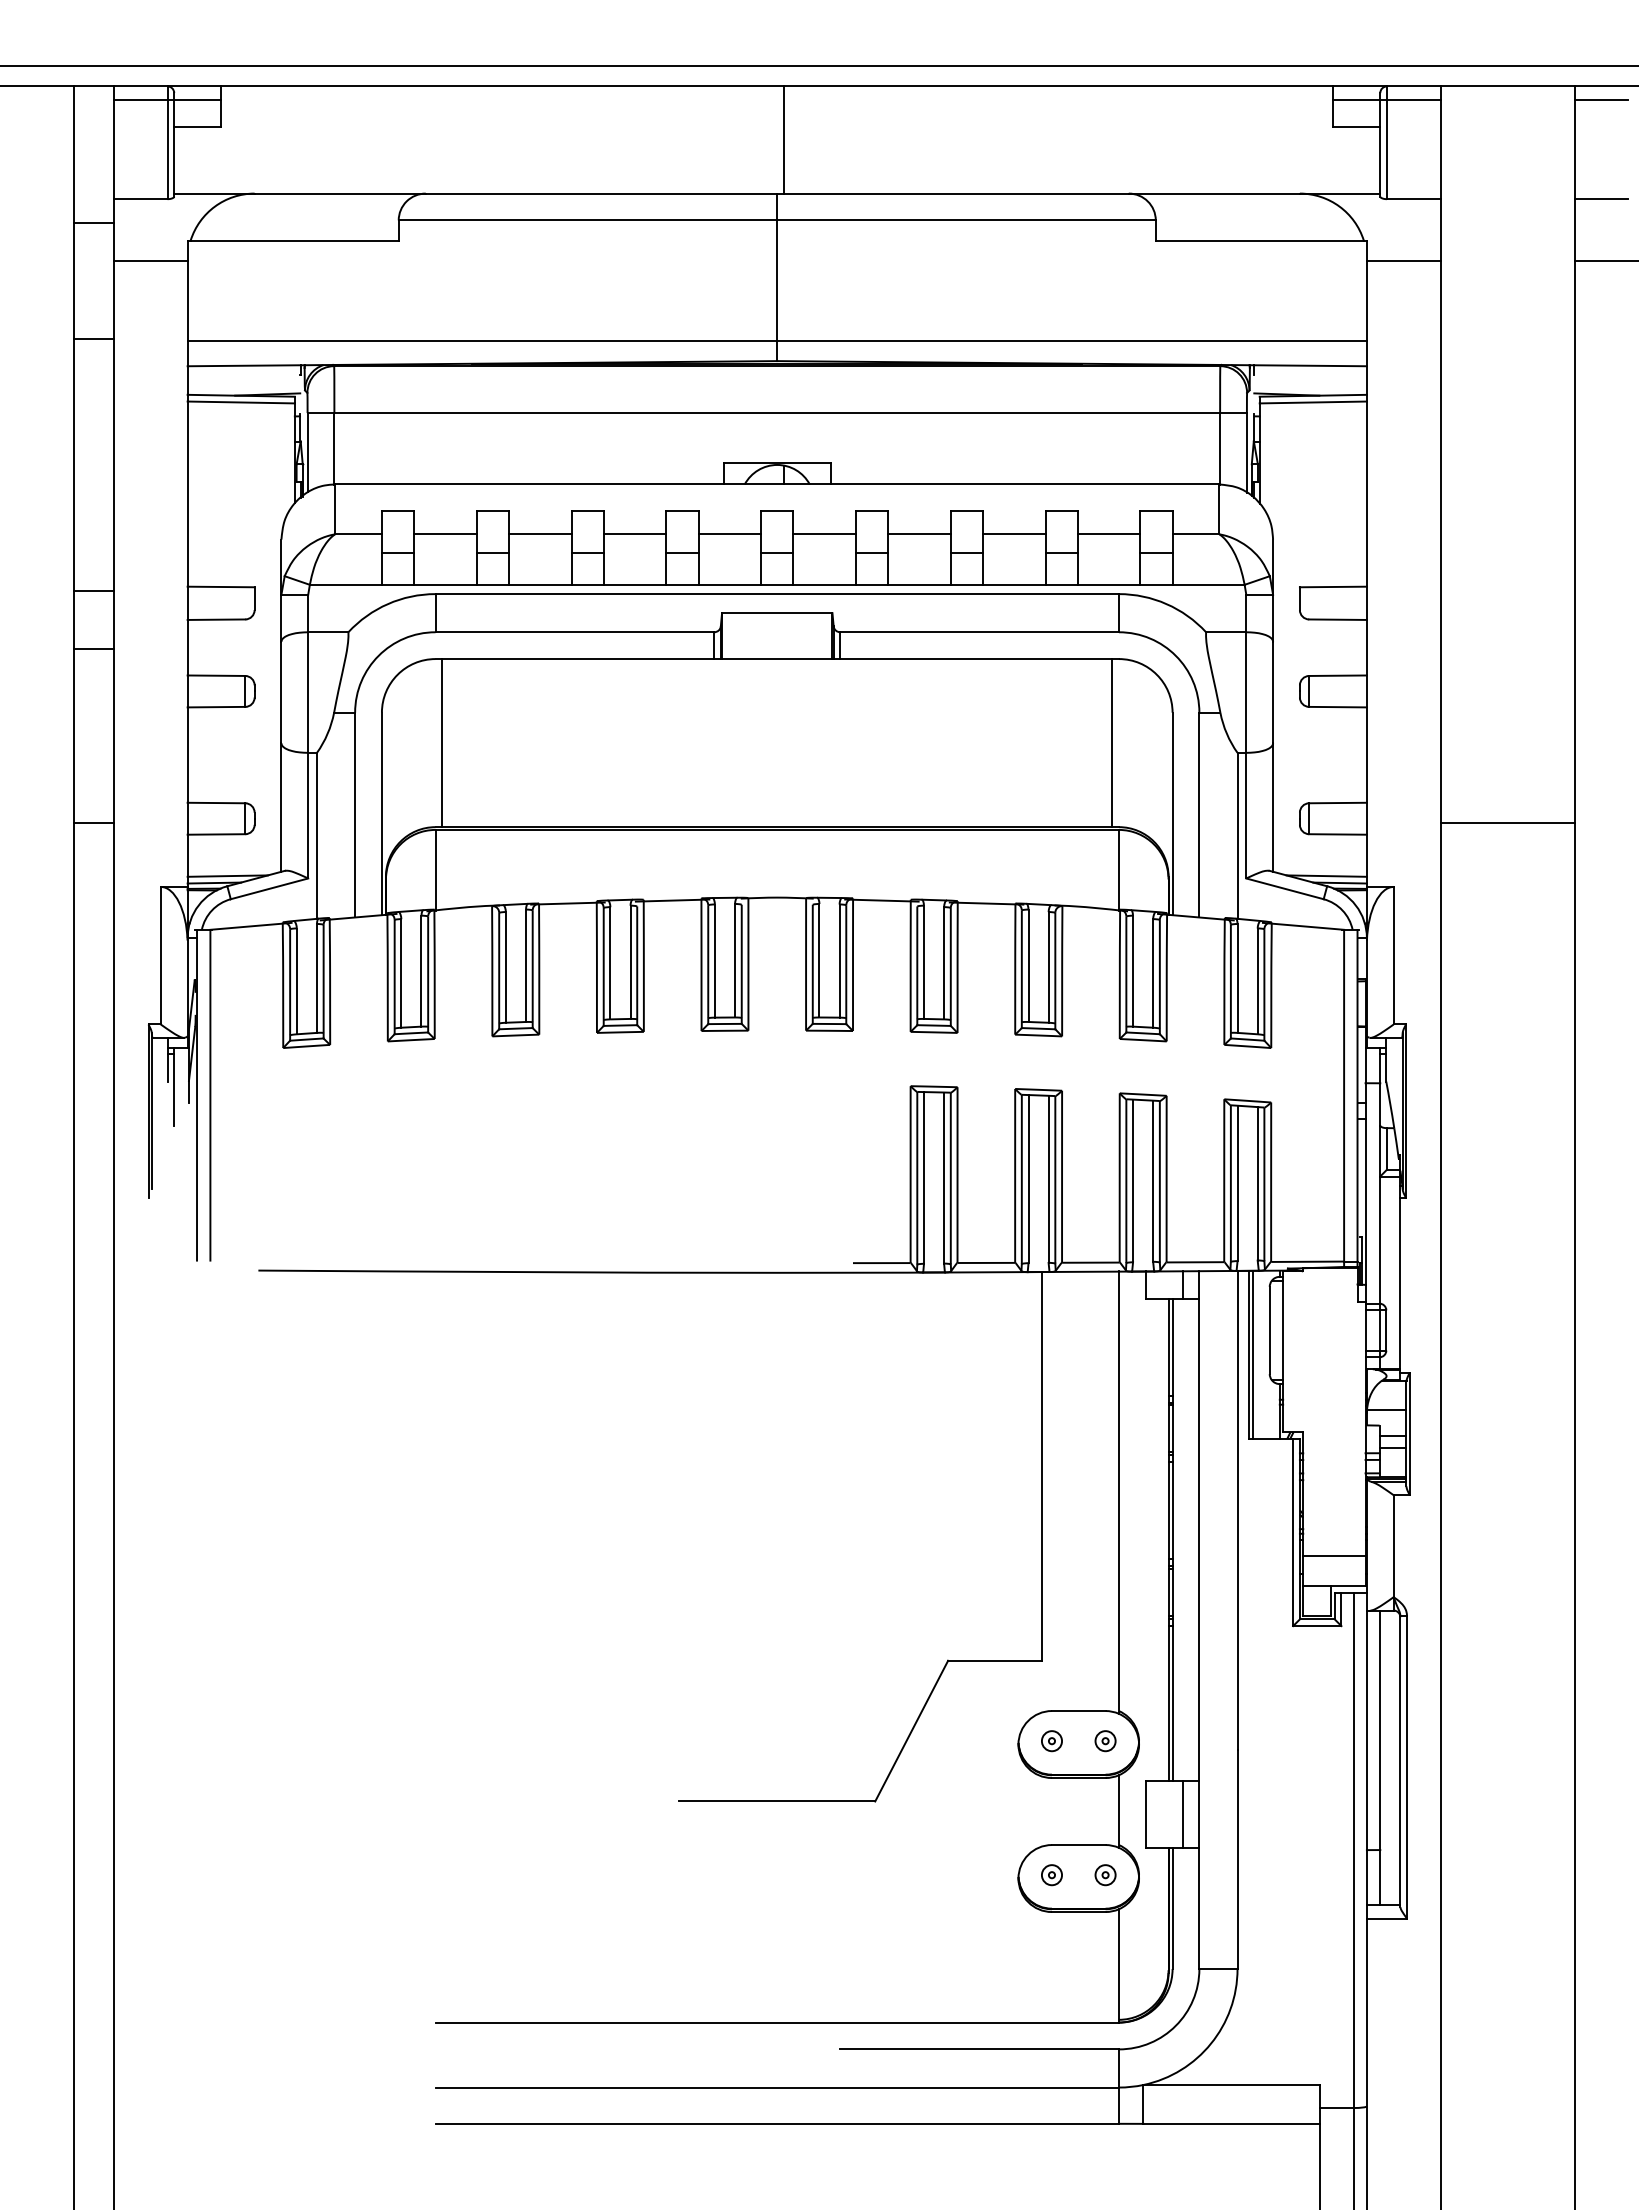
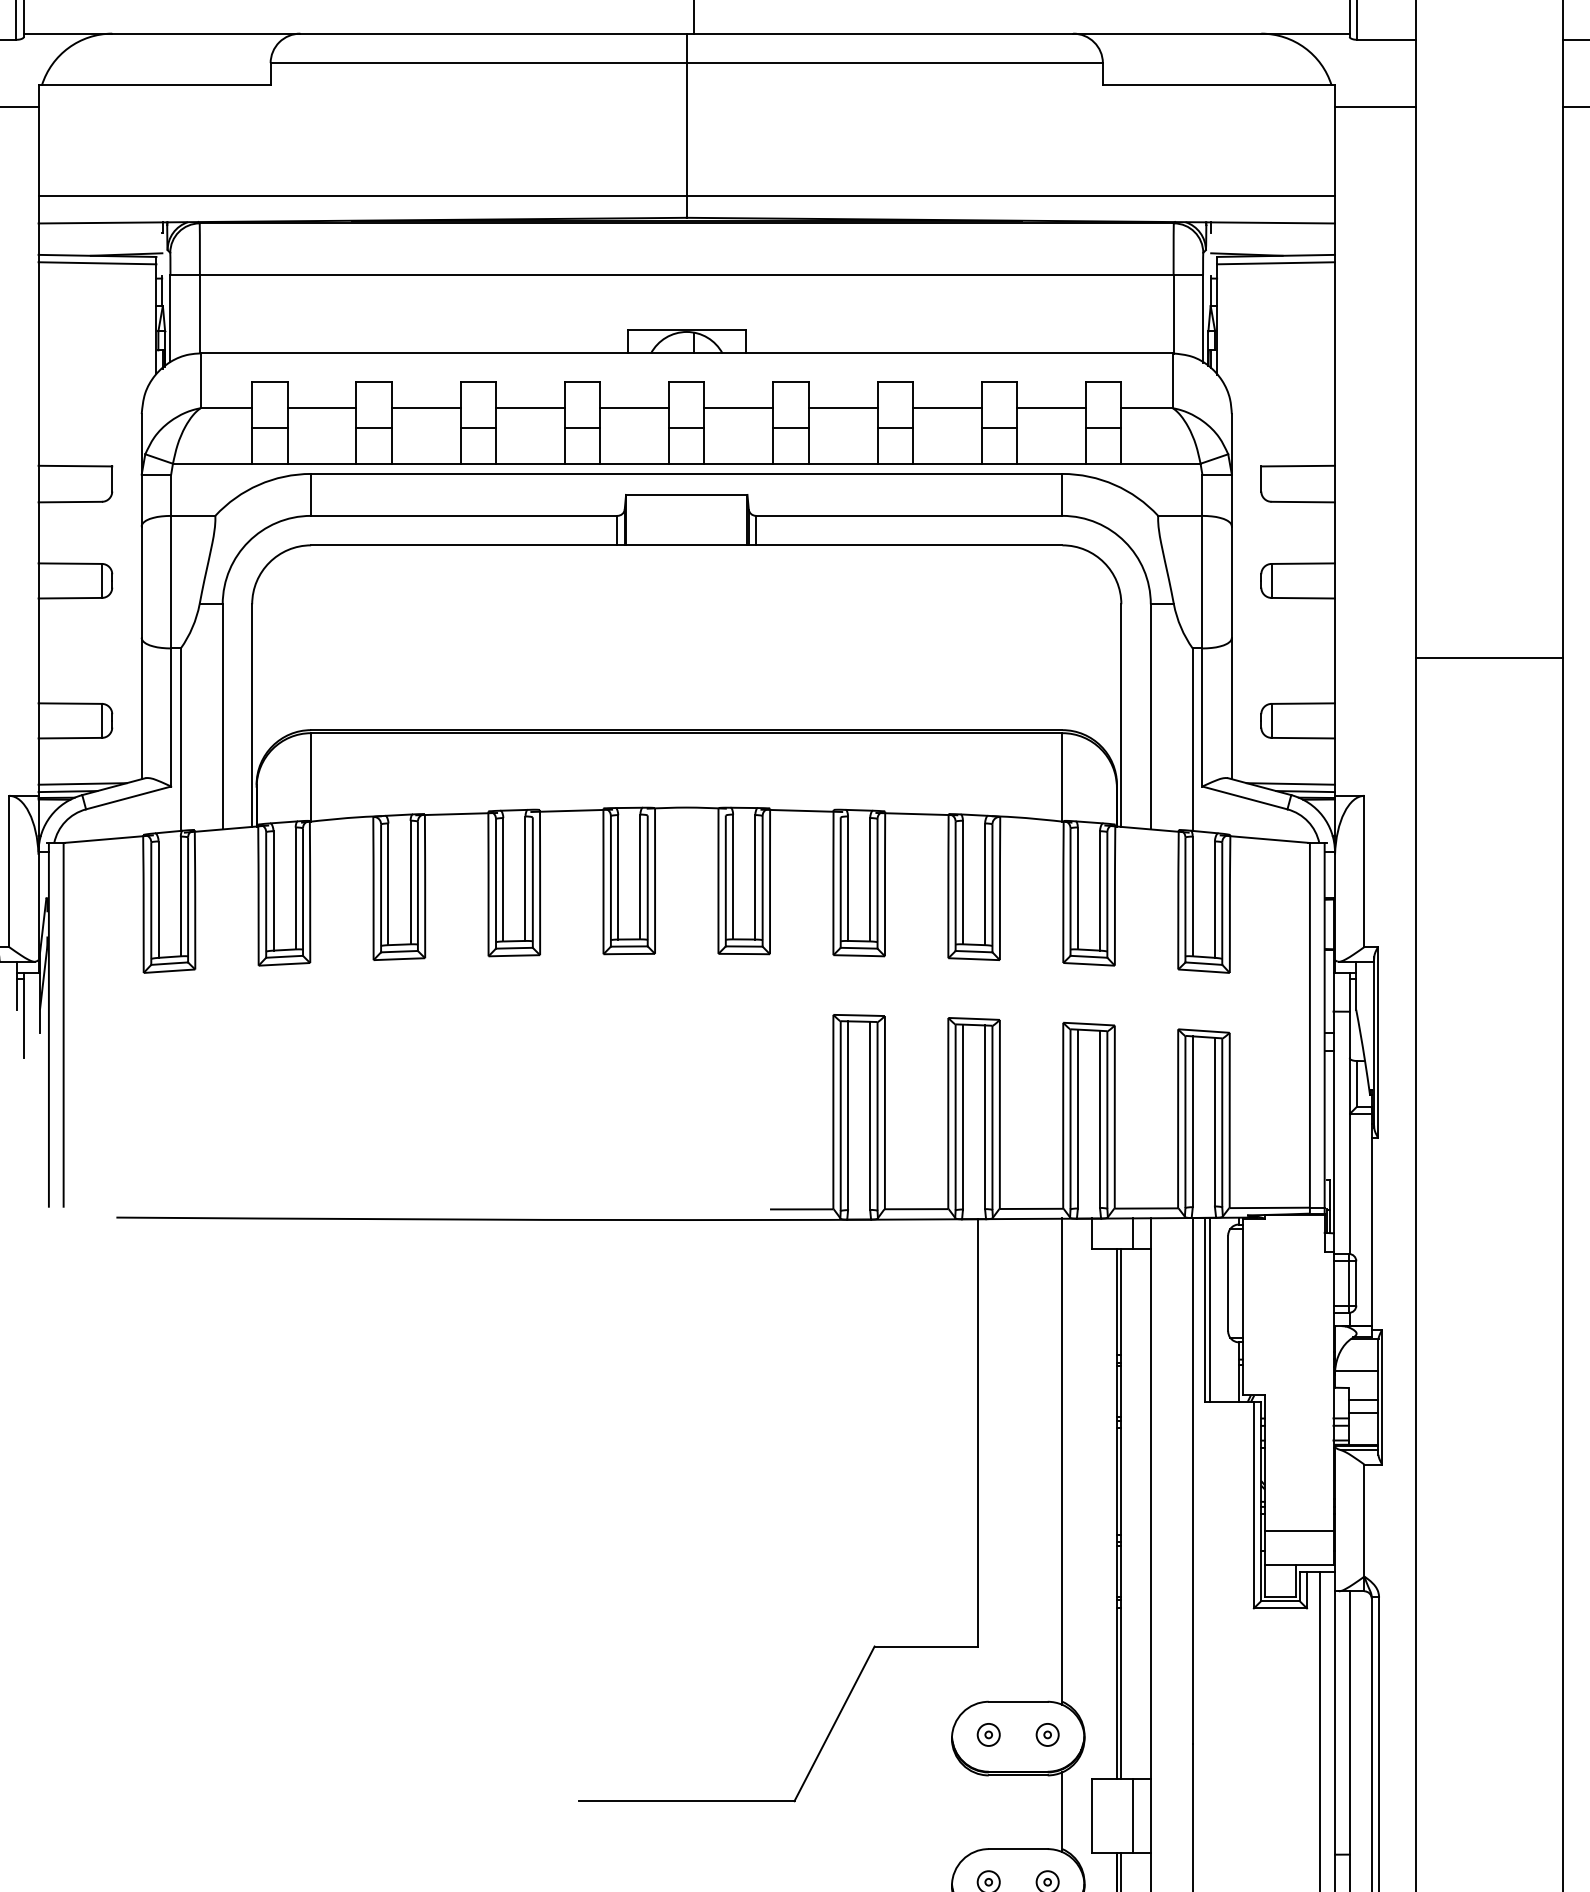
line: (442, 743) -> (318, 638), removed
line: (1112, 743) -> (1055, 638), removed
line: (1507, 823) -> (1489, 657), moved

